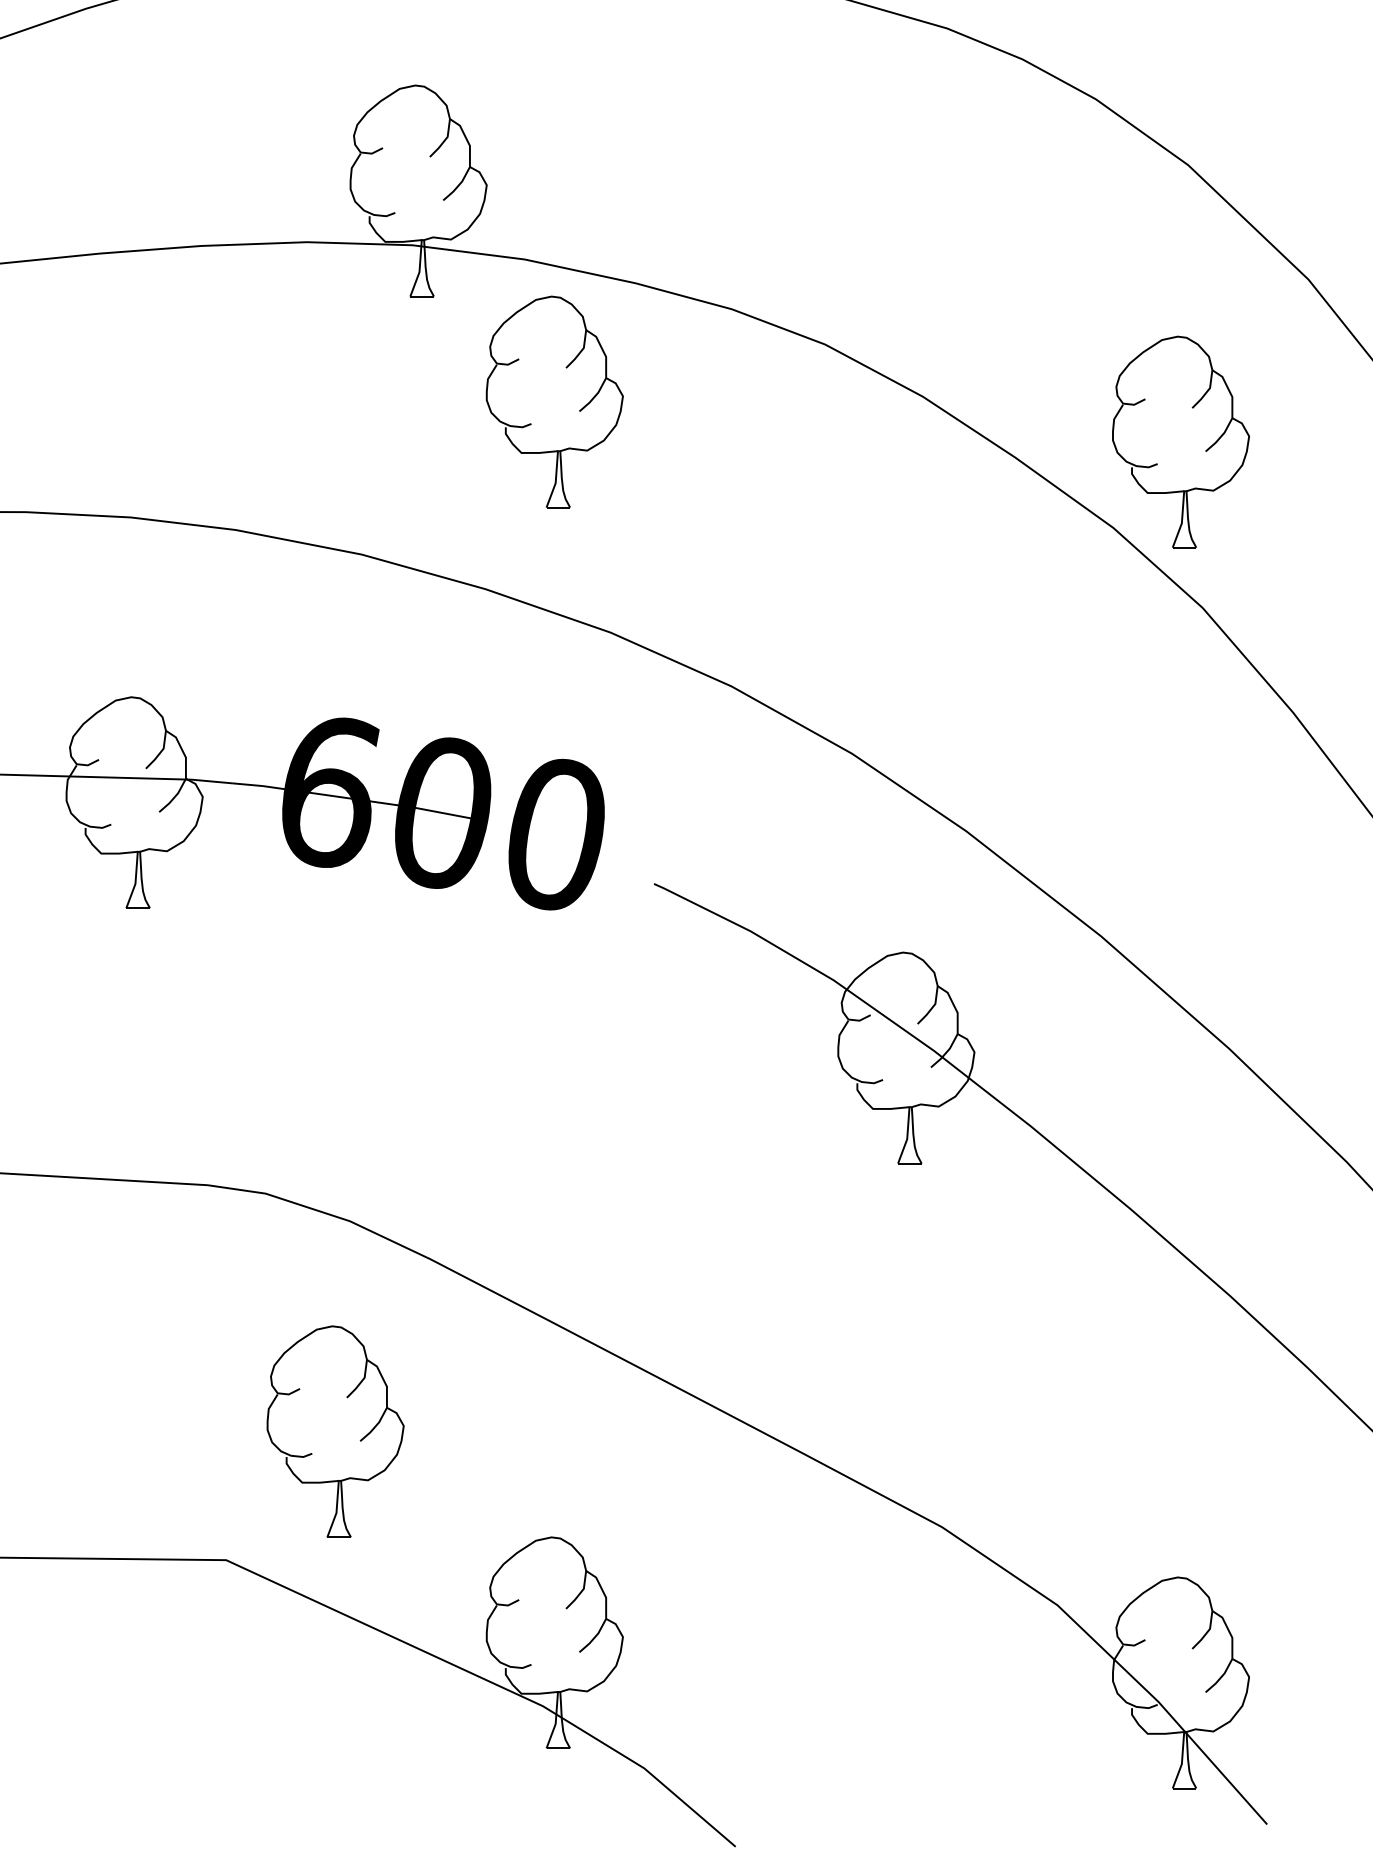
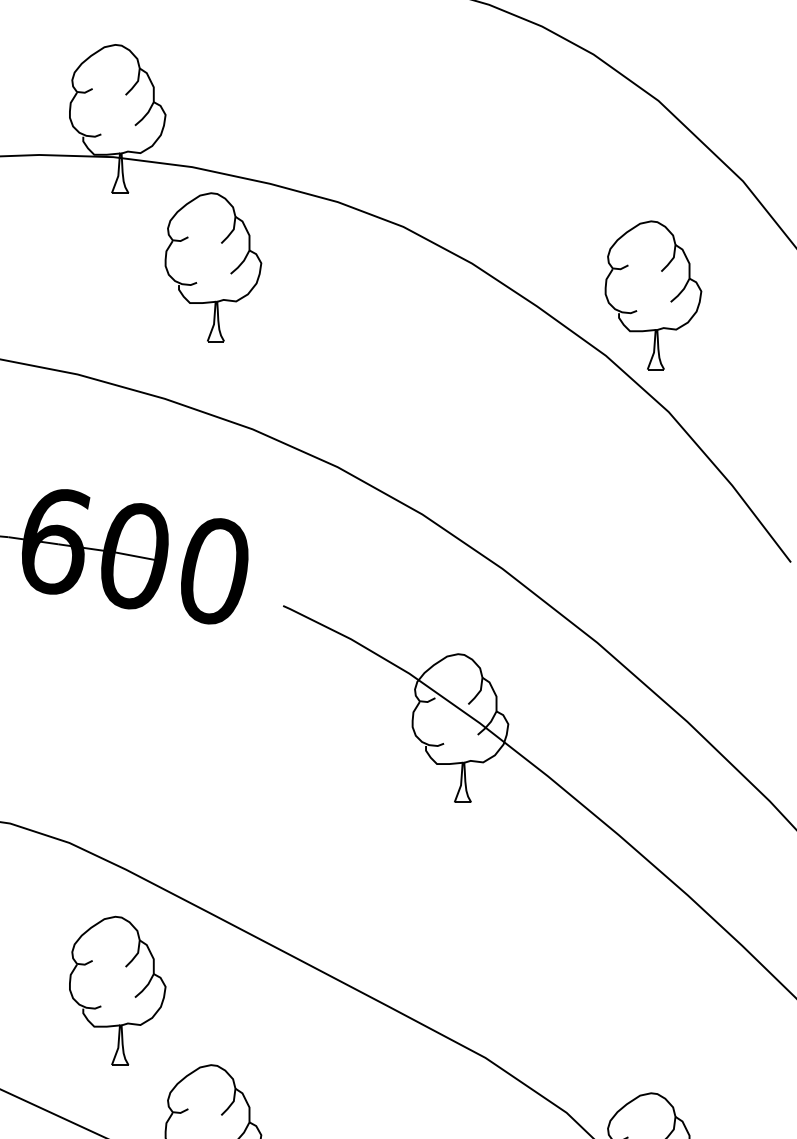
part: (359, 1440) -> (134, 997), moved

